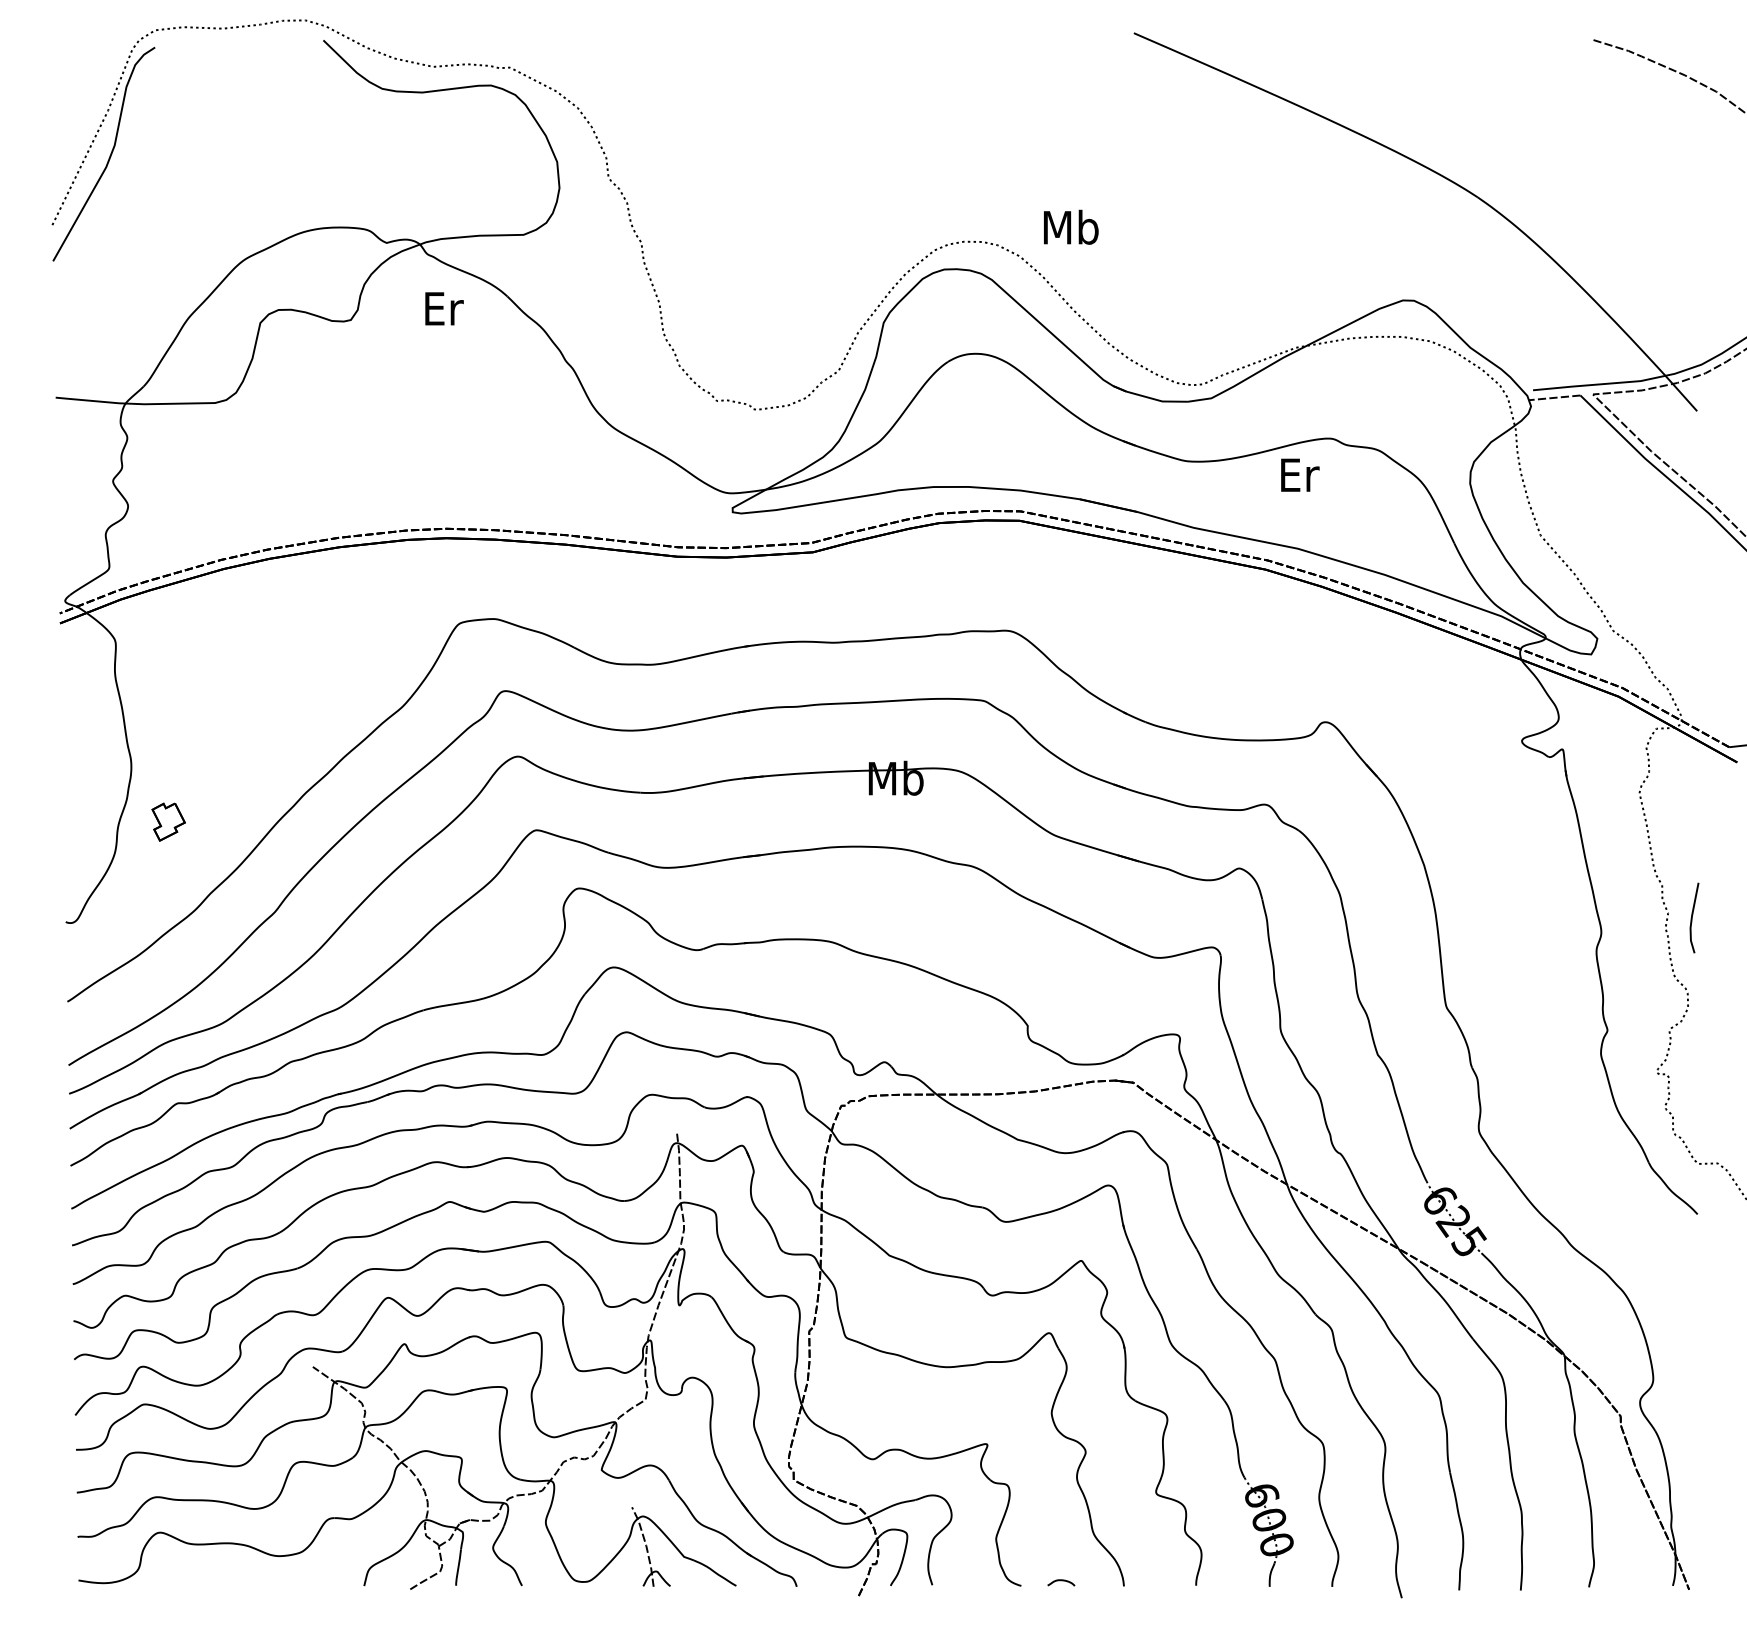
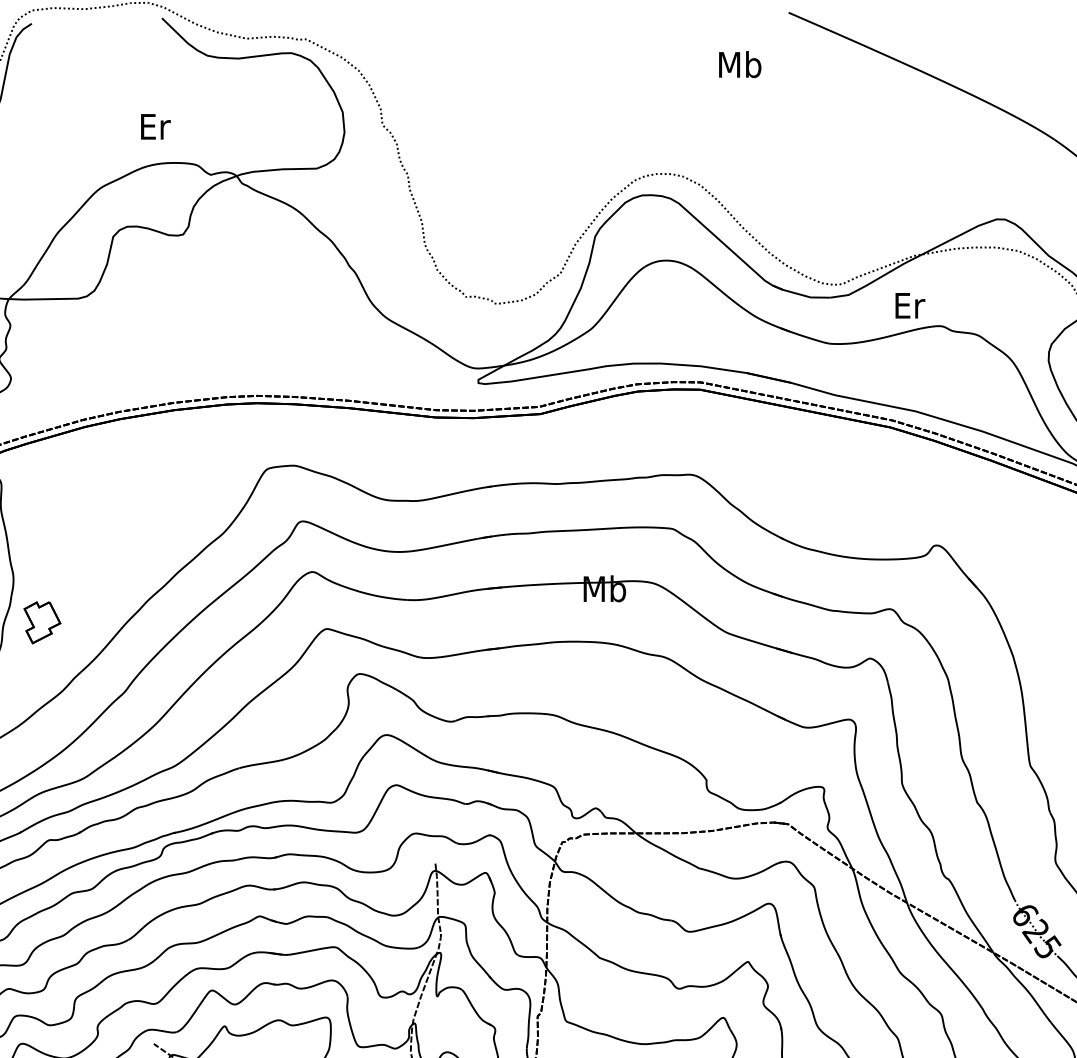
text: (1071, 226) -> (740, 63), moved
text: (444, 308) -> (155, 126), moved
text: (1300, 474) -> (910, 305), moved
part: (168, 821) -> (42, 622), size x1.43

